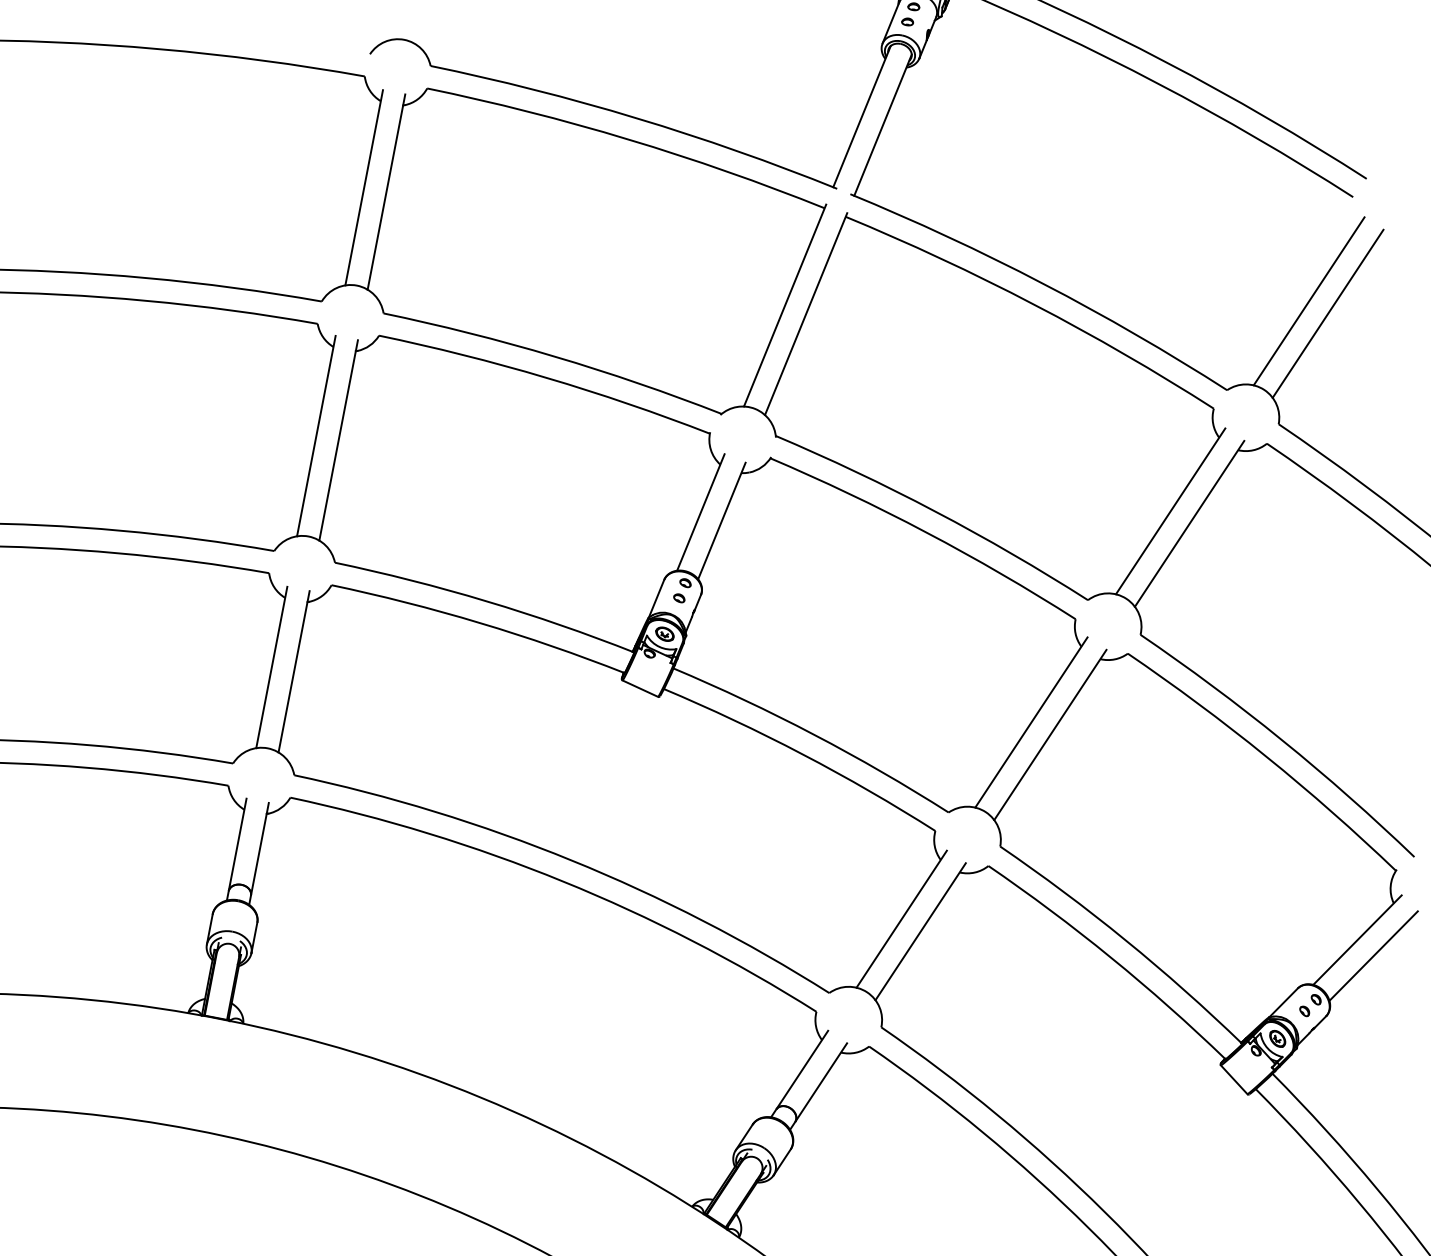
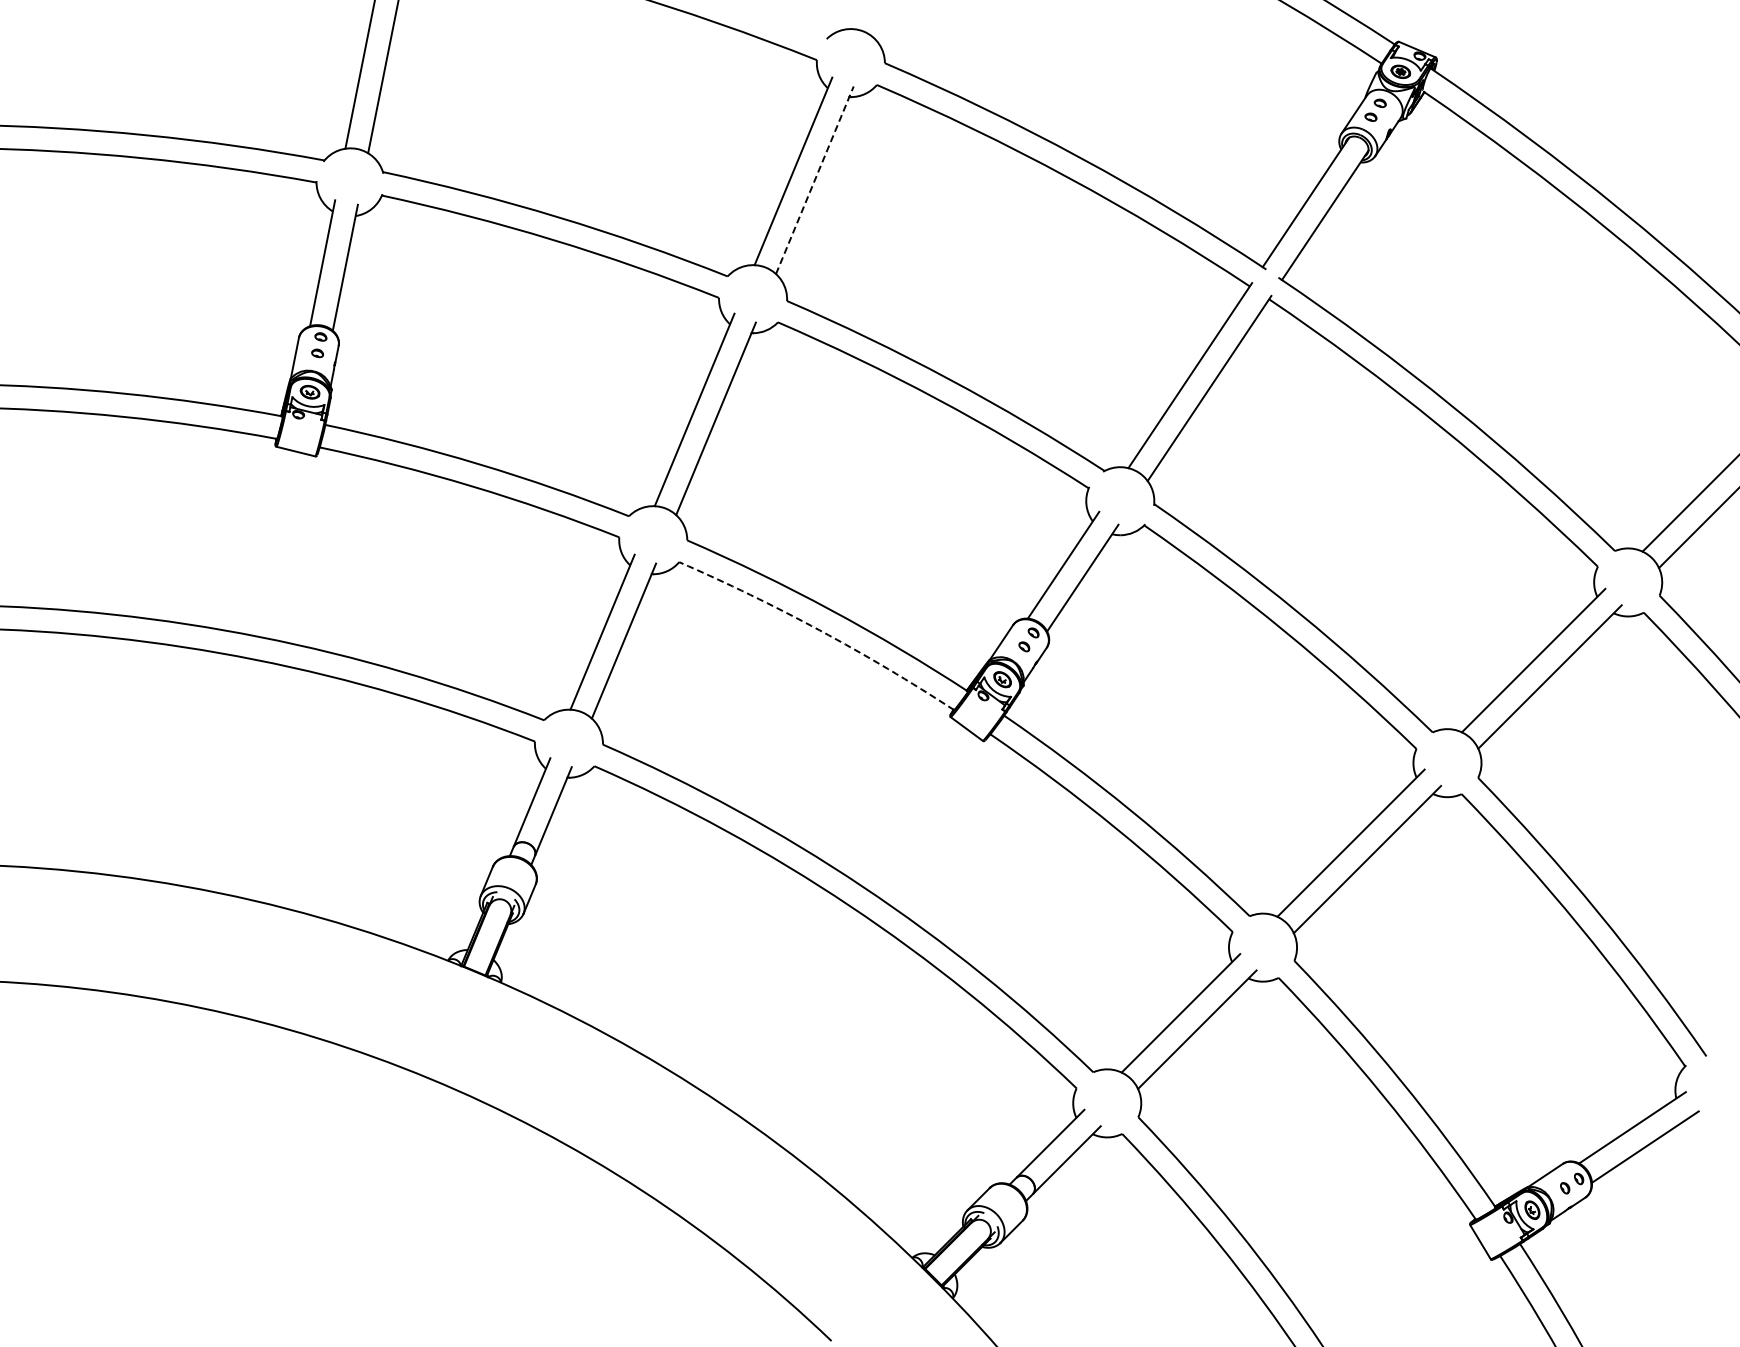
line: (386, 192) -> (814, 180), solid -> dashed
arc: (479, 623) -> (819, 630), solid -> dashed

